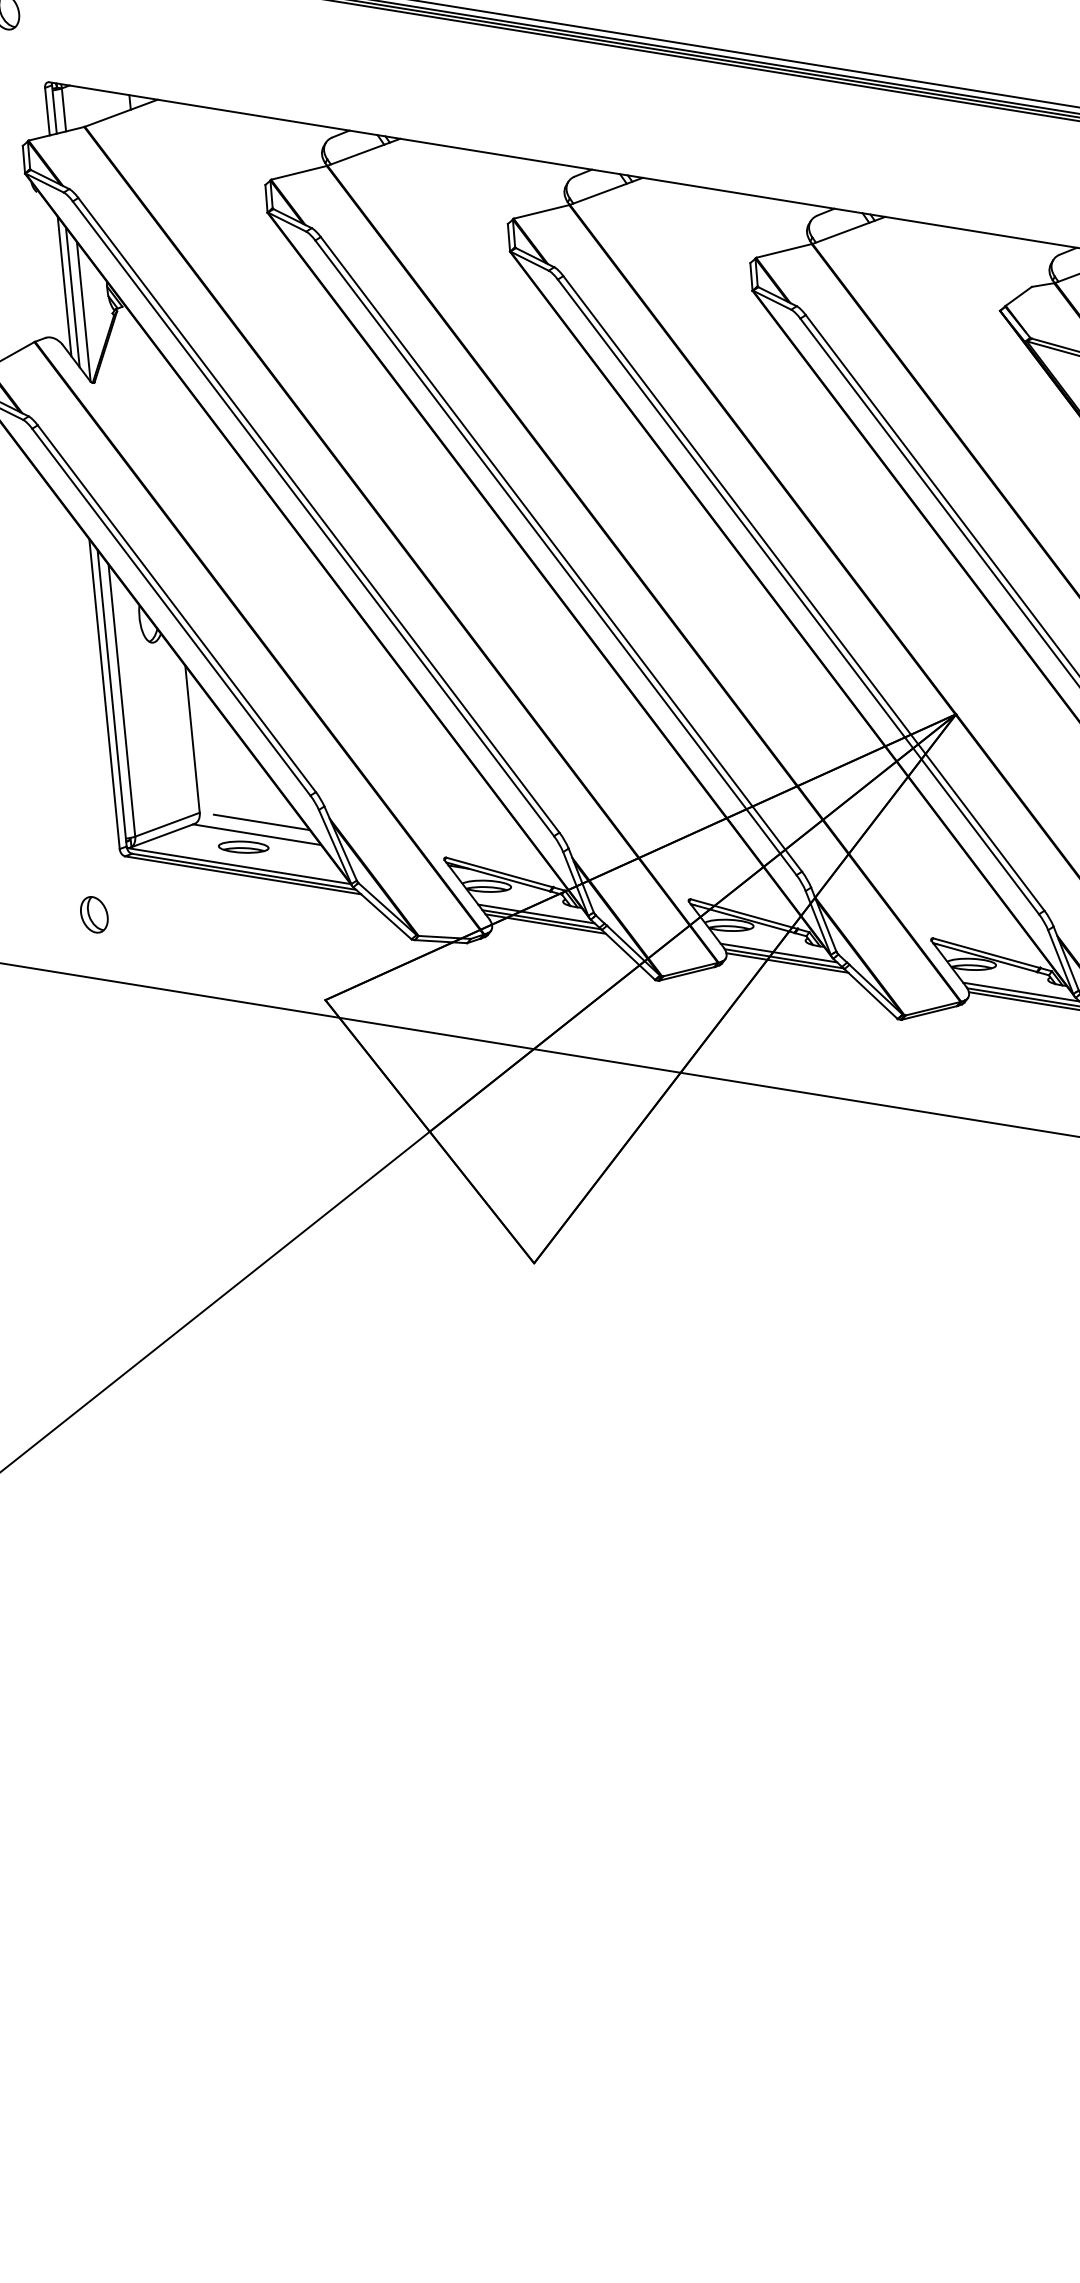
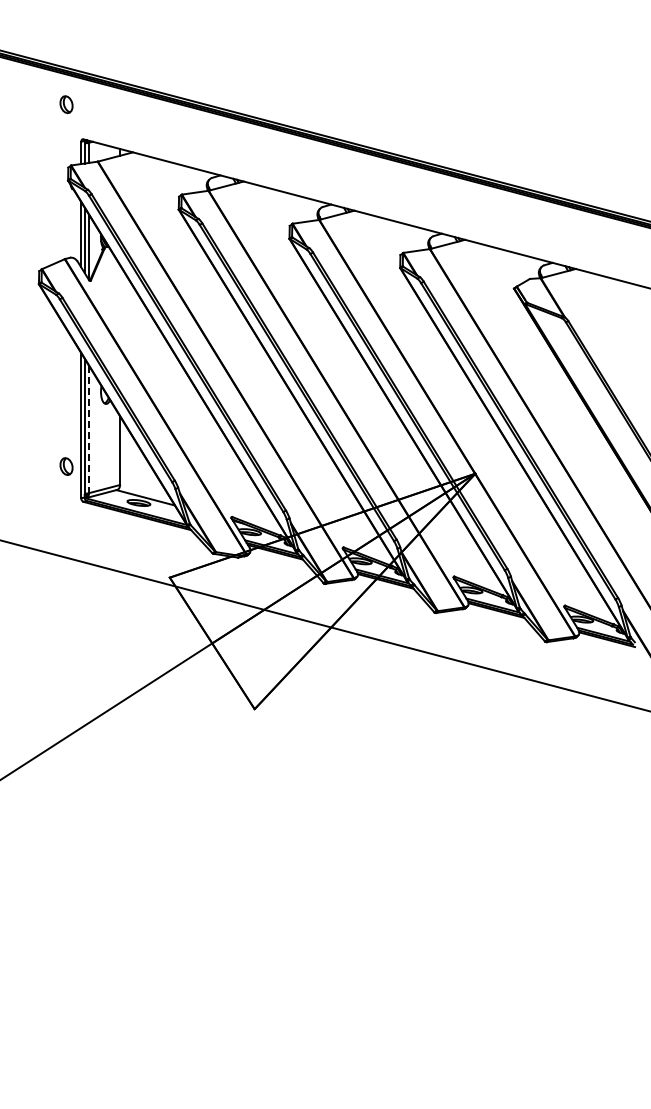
line: (122, 700) -> (89, 429), solid -> dashed
line: (262, 822) -> (148, 492), removed
part: (94, 914) -> (66, 466), moved

